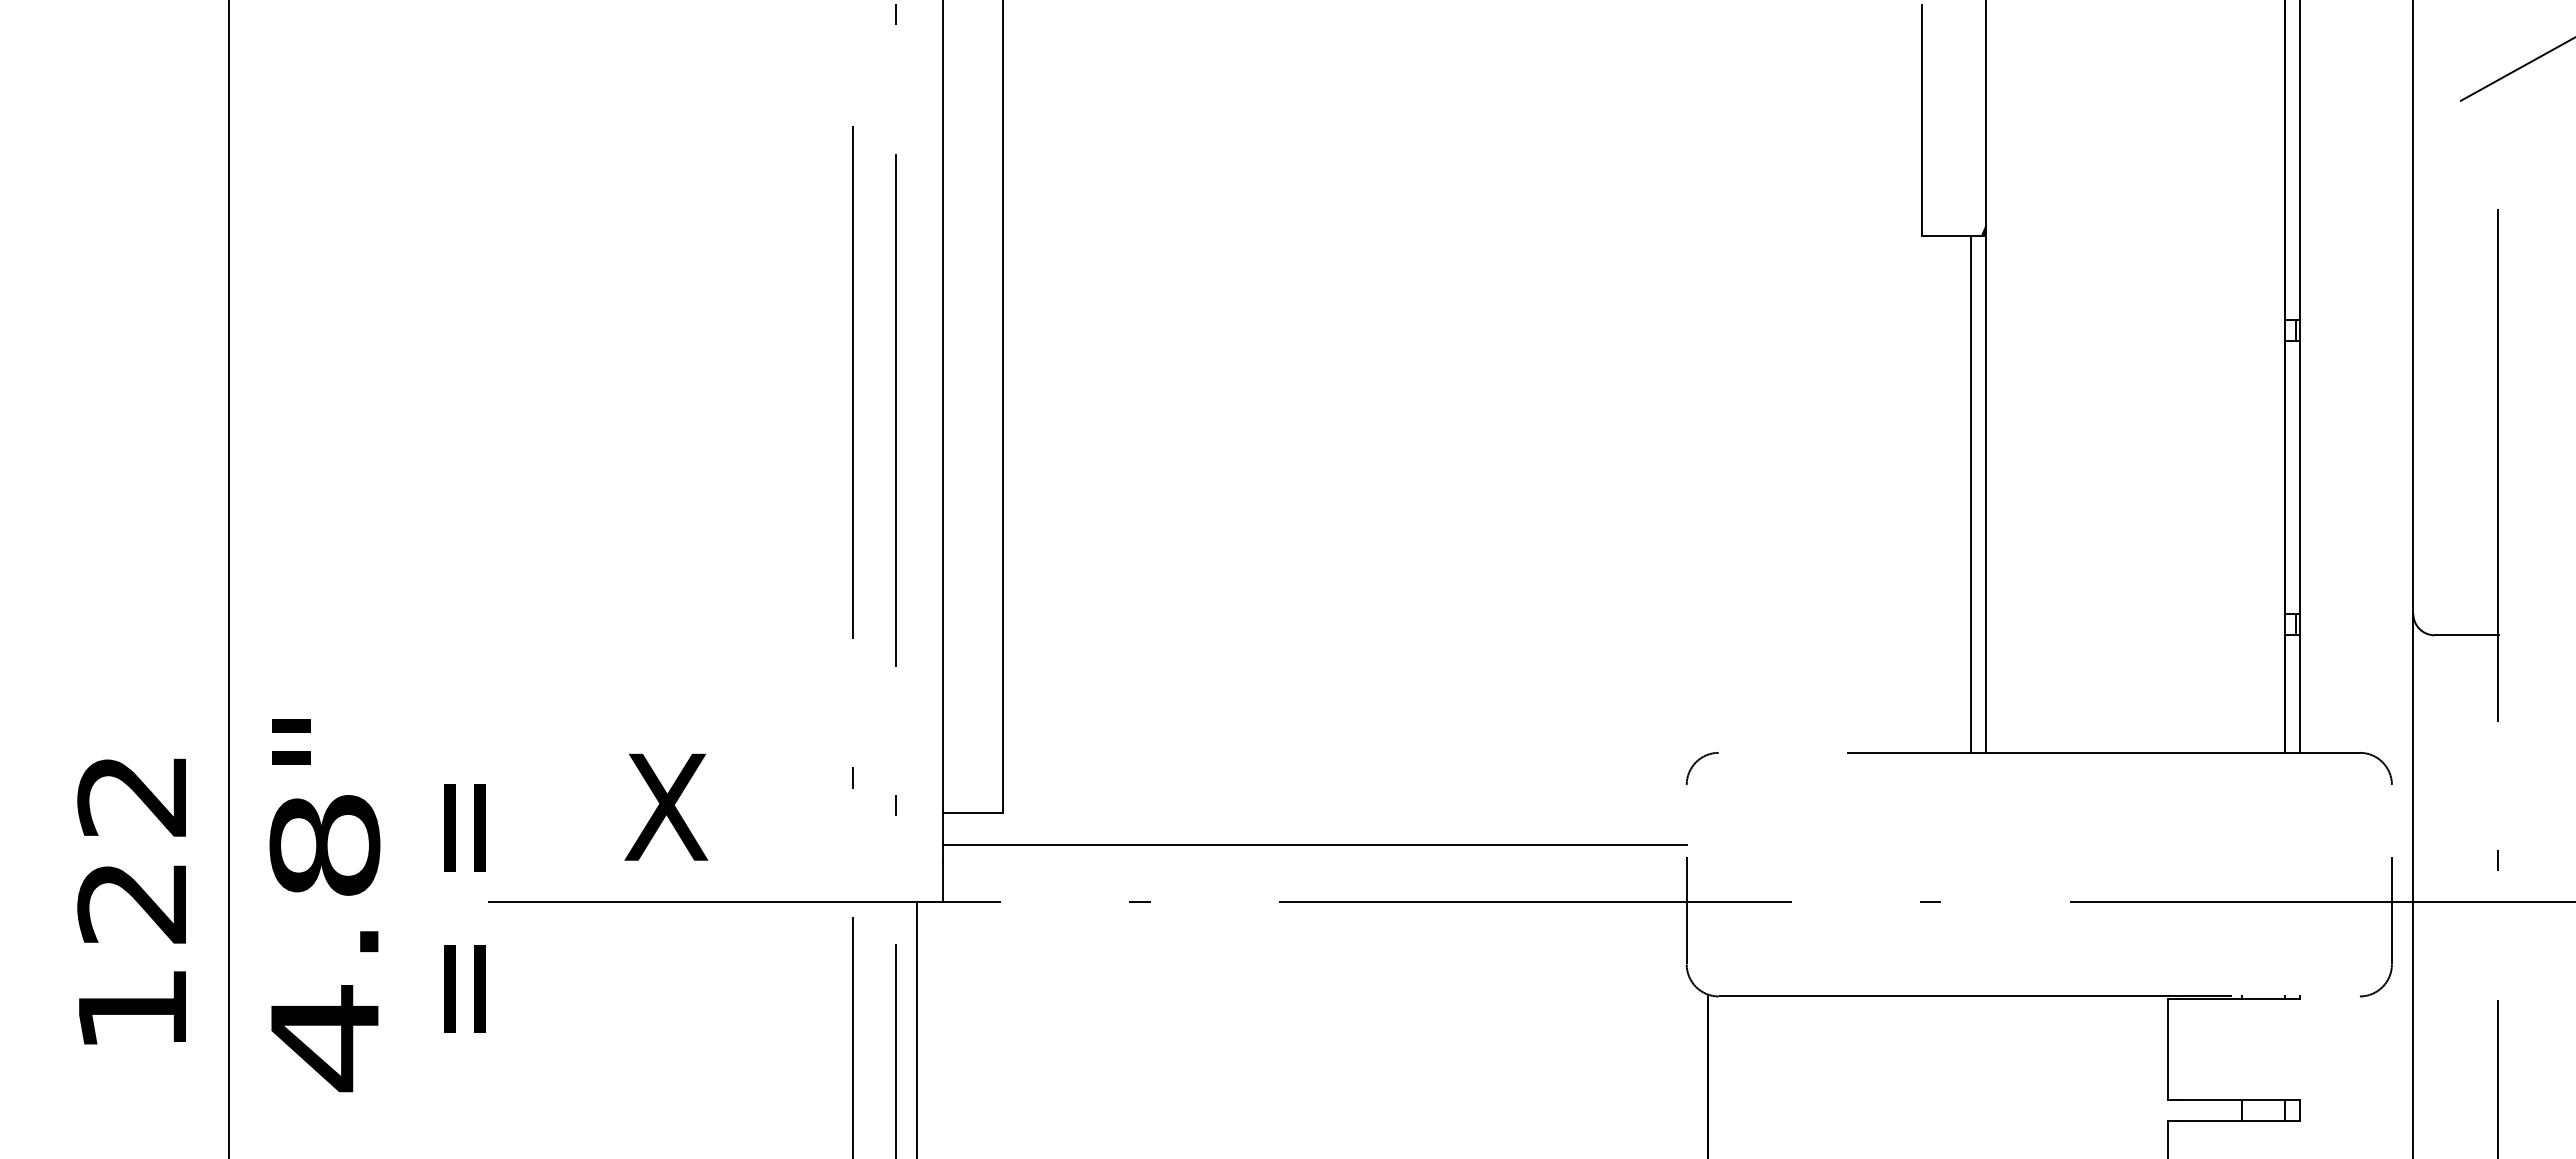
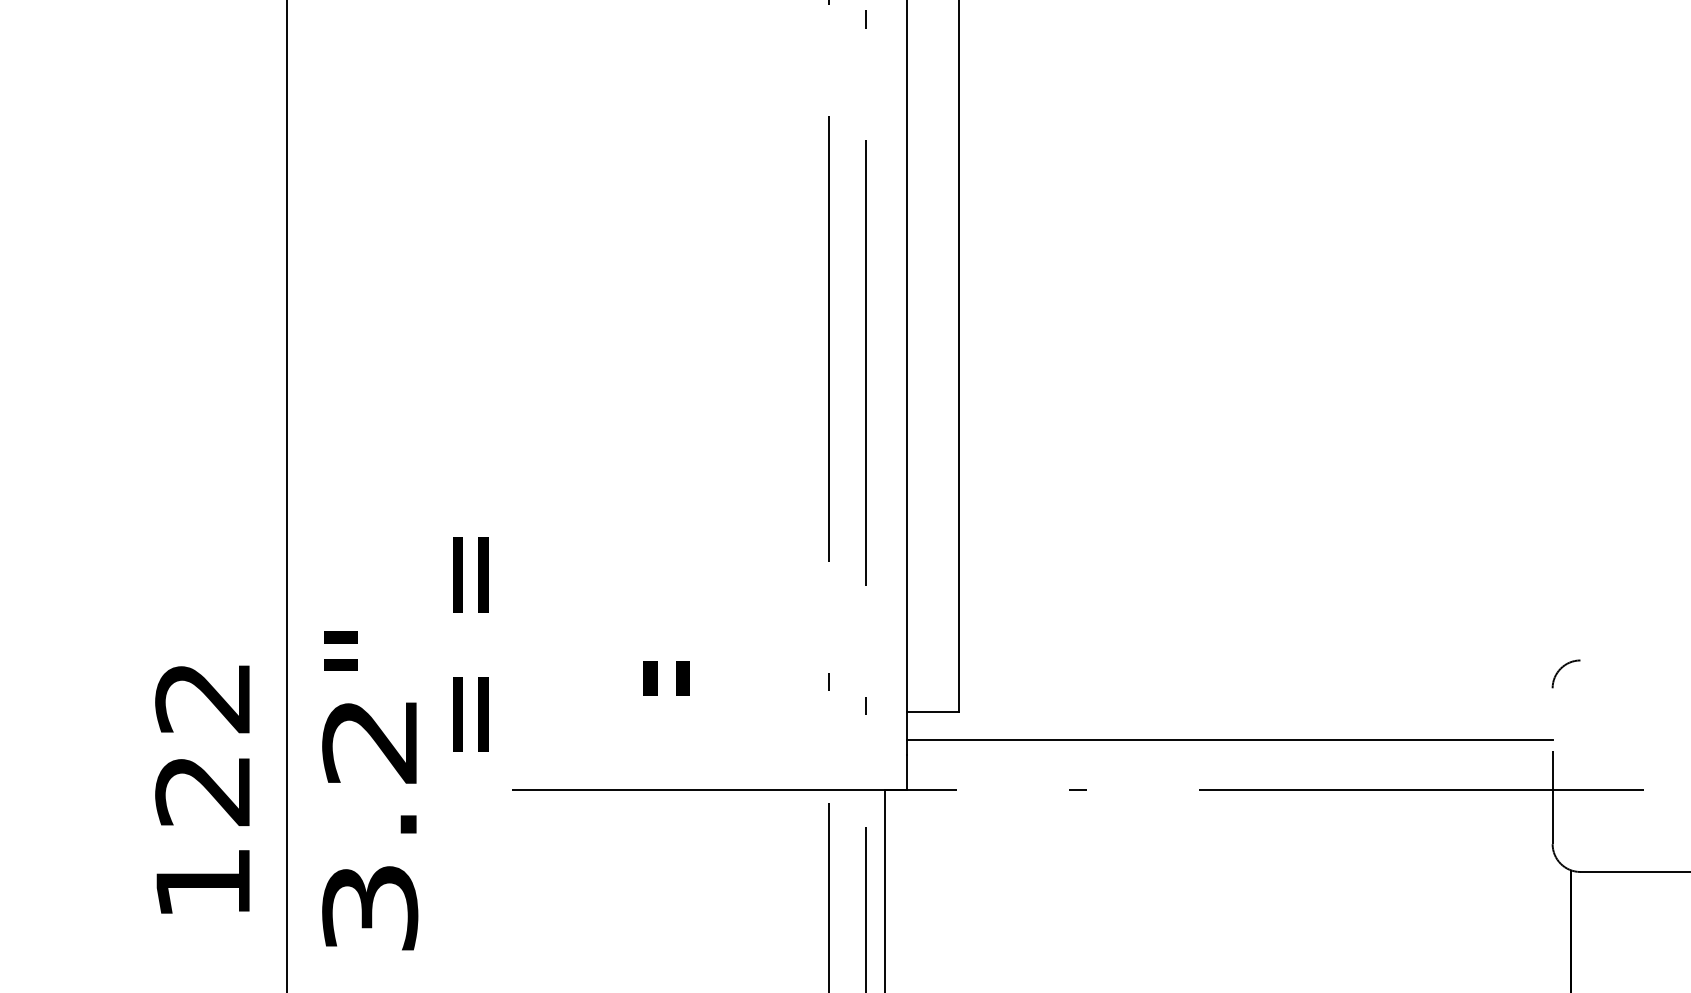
text: (666, 806) -> (666, 707), X -> "
text: (464, 908) -> (470, 644), moved
text: (324, 943) -> (369, 826), 4.8 -> 3.2

